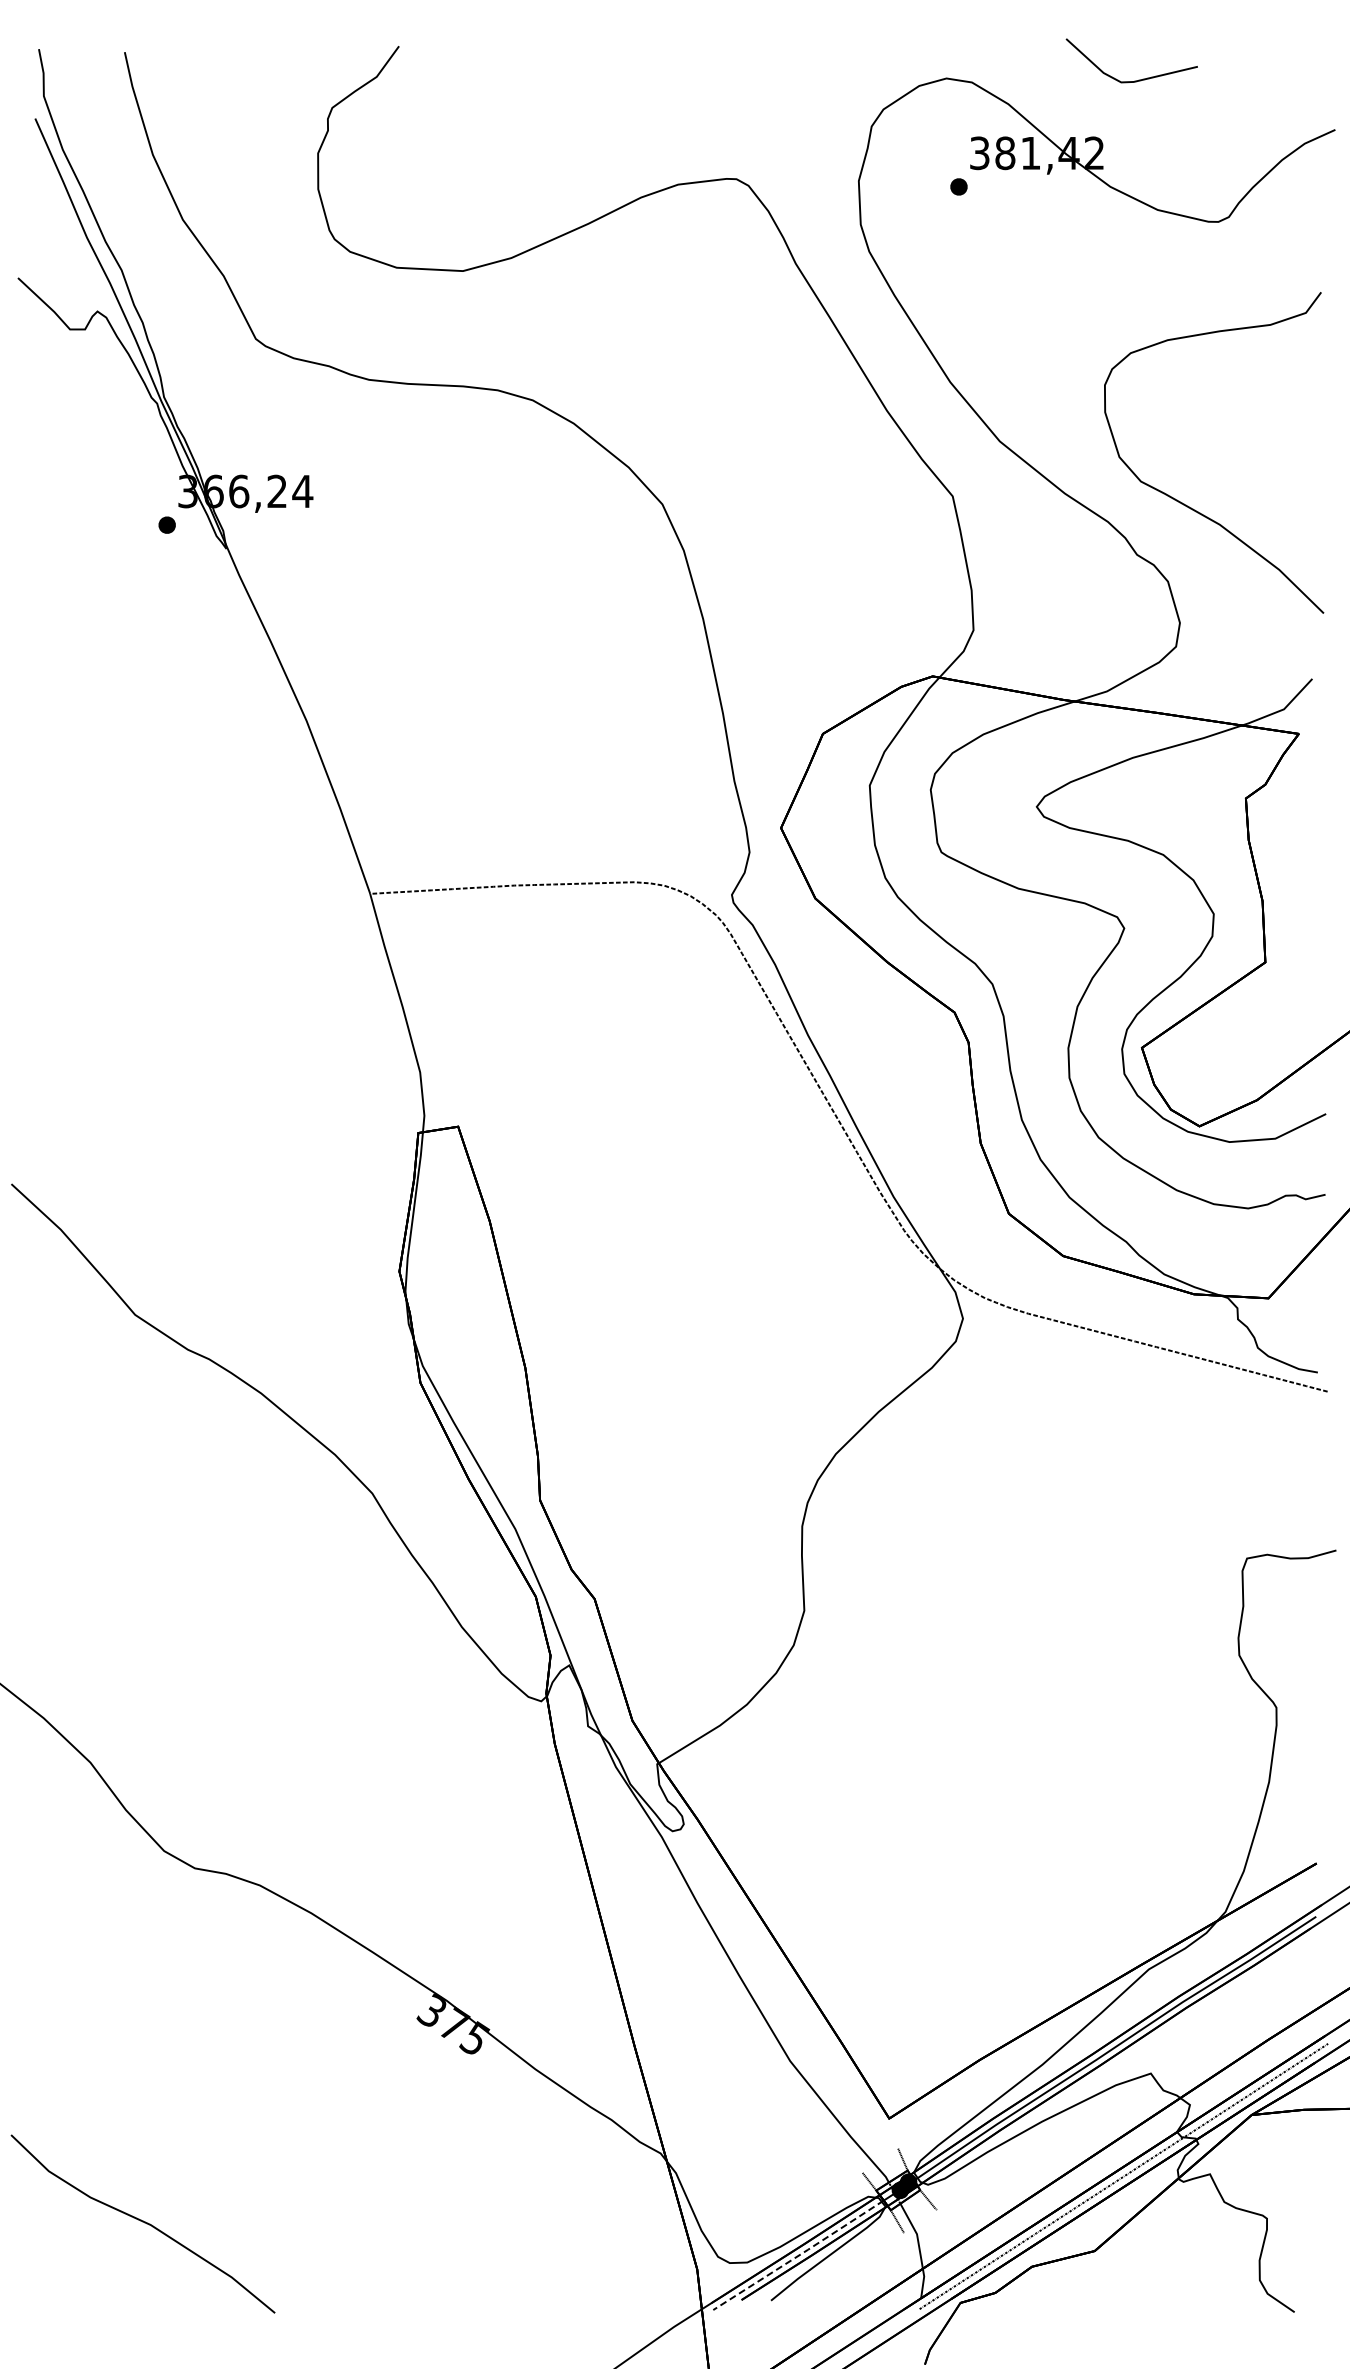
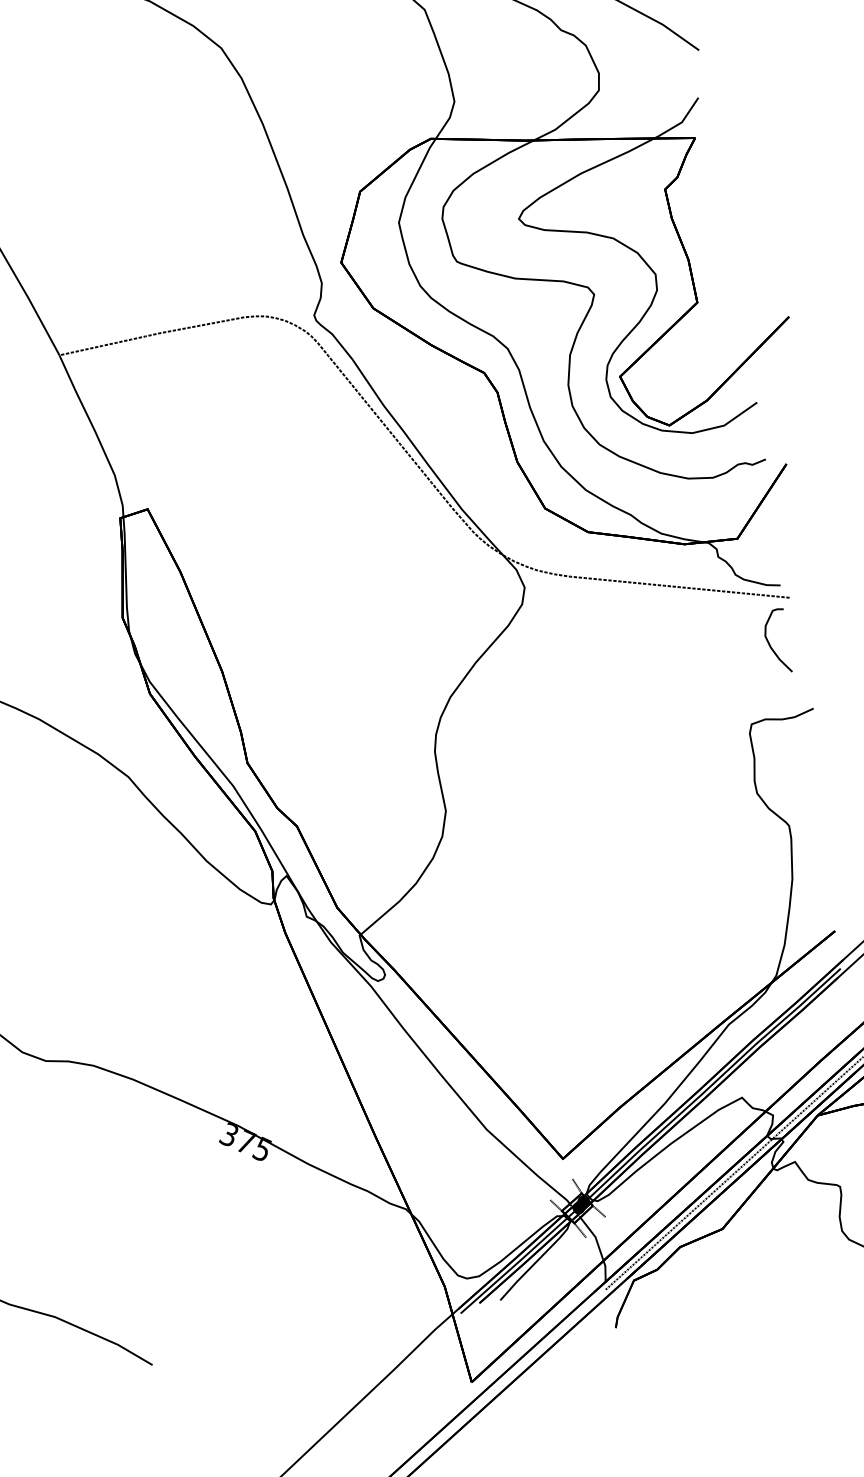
curve: (1290, 1451) -> (770, 644), added
line: (798, 2255) -> (514, 1265), dashed -> solid

